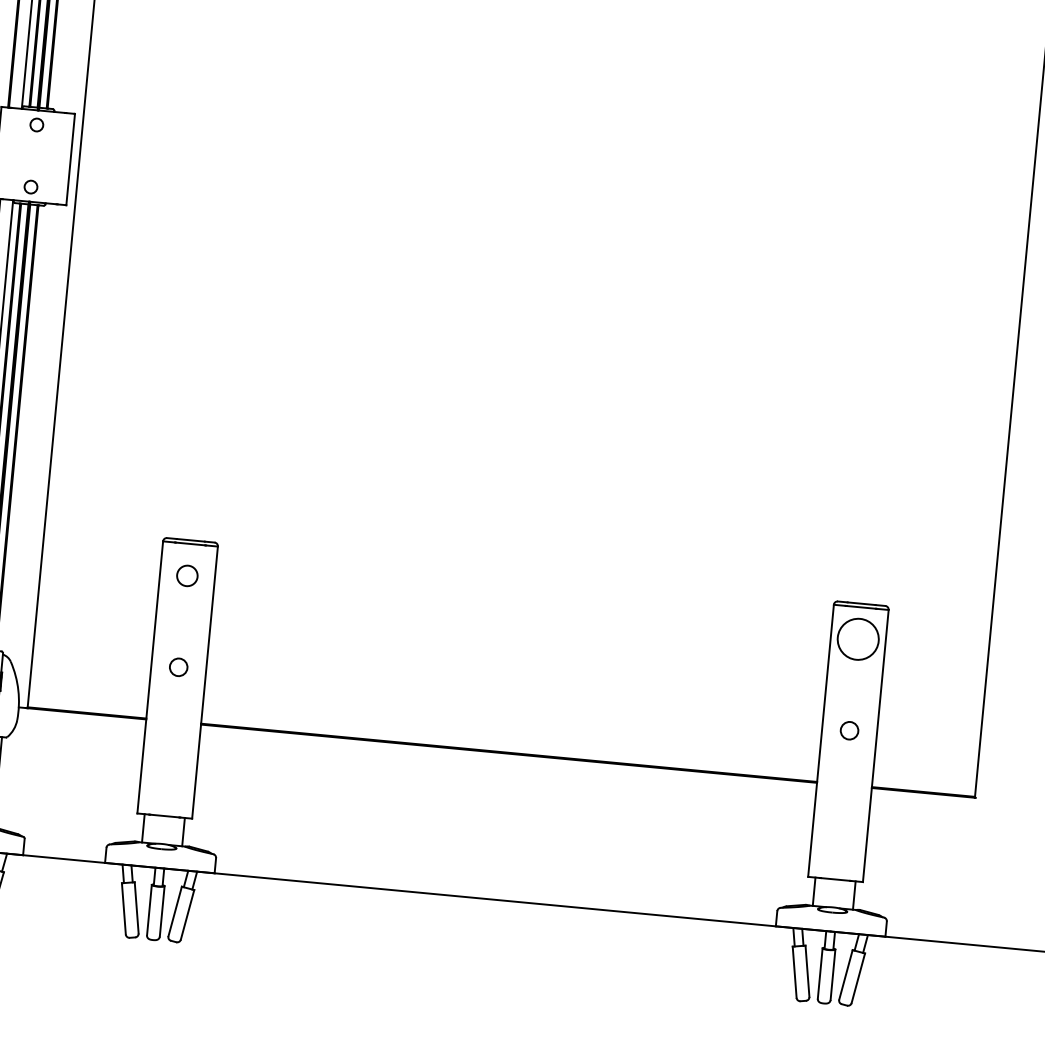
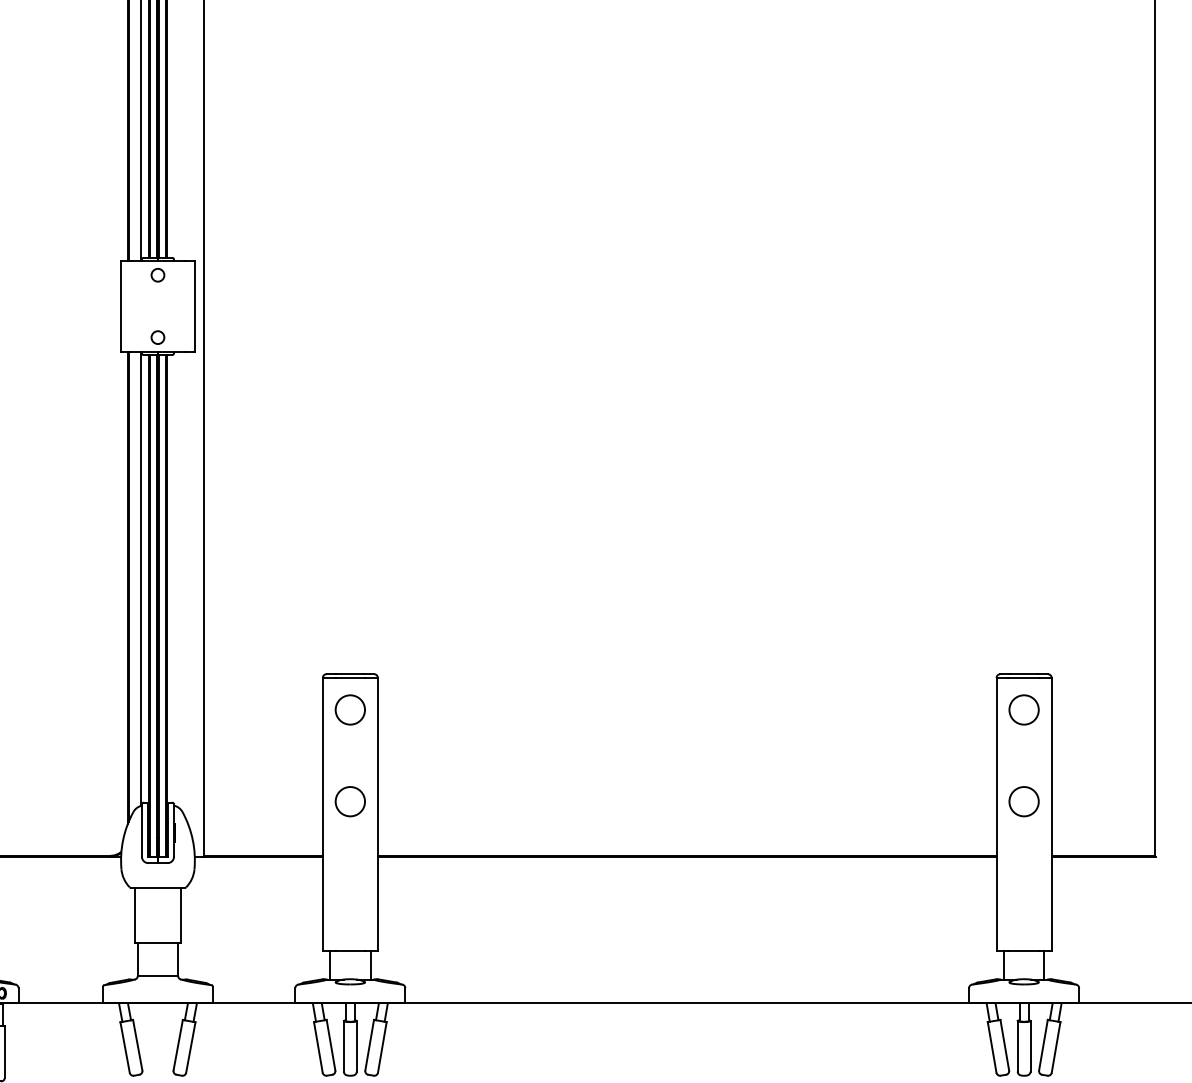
circle: (186, 575) -> (349, 709), size x1.43
circle: (857, 638) -> (1023, 709), size x0.71
circle: (178, 666) -> (349, 801), size x1.67
circle: (849, 730) -> (1023, 801), size x1.67

